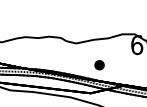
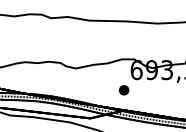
part: (99, 65) -> (124, 90), moved

